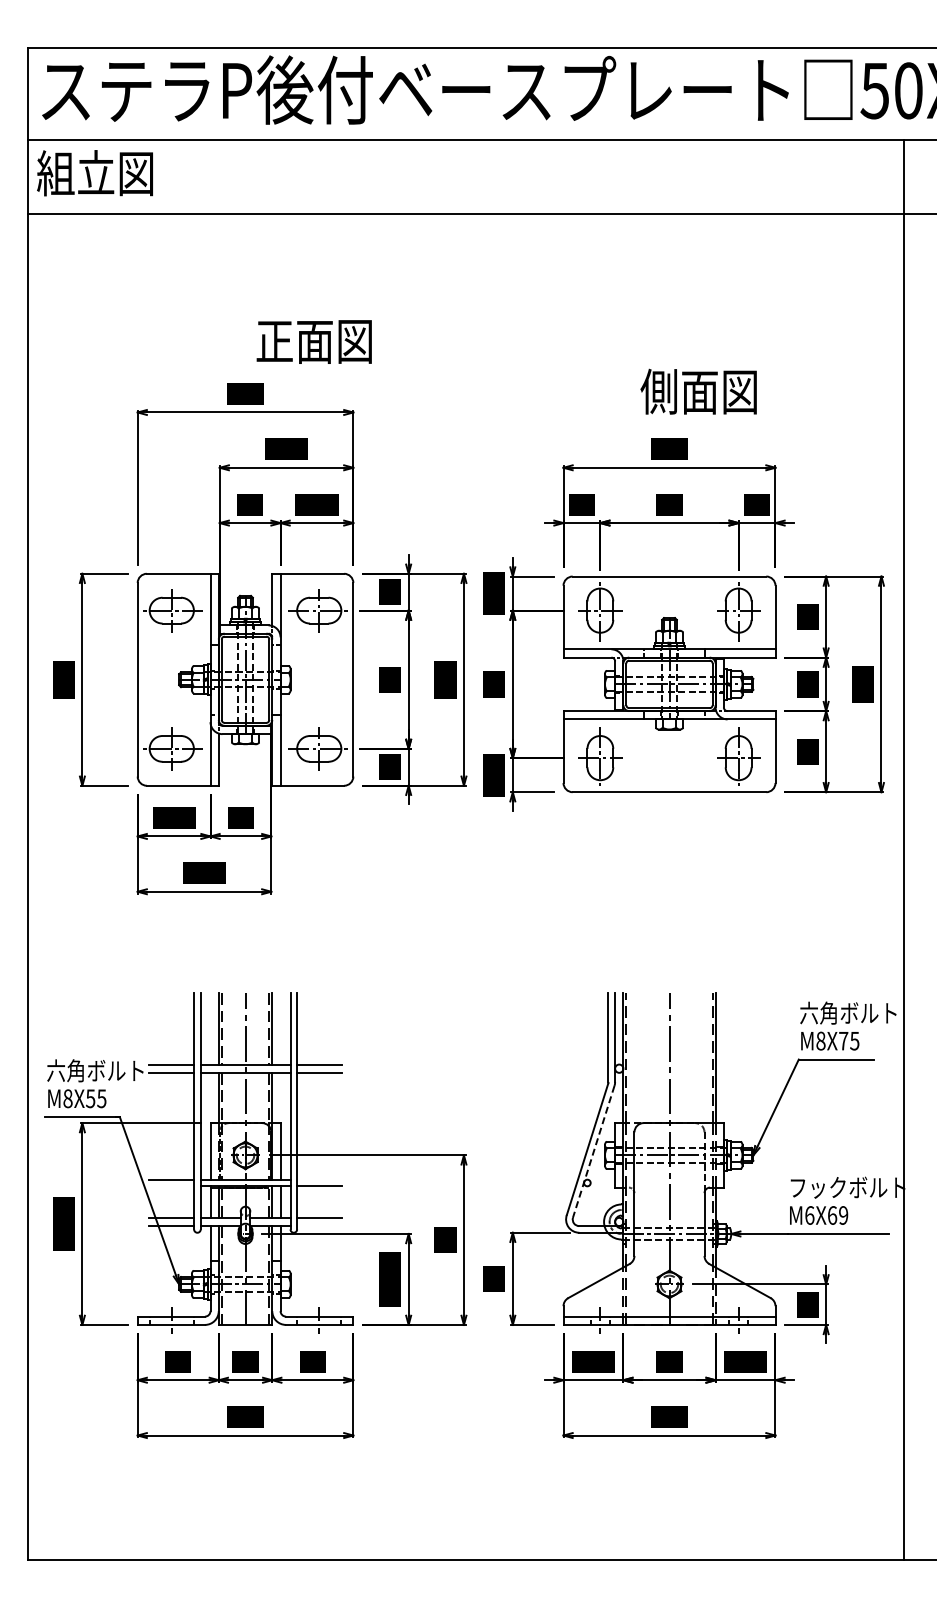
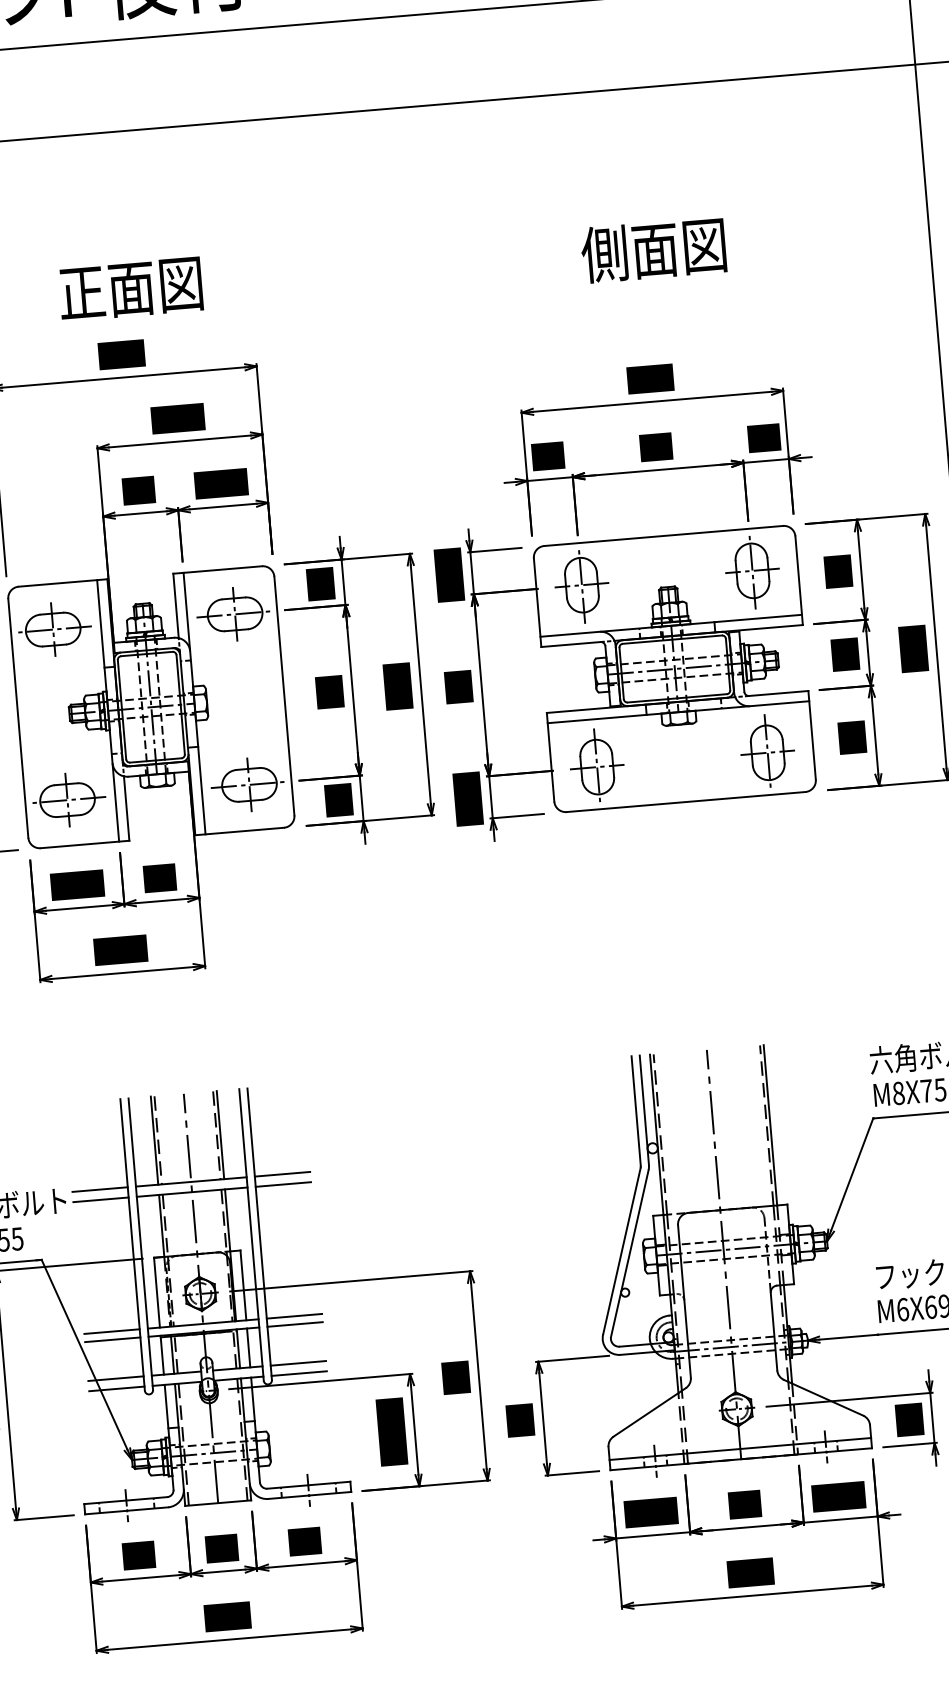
text: (313, 341) -> (129, 288), moved
text: (698, 391) -> (653, 249), moved
line: (593, 1152) -> (629, 1254), dashed -> solid
line: (319, 1179) -> (294, 1316), added
line: (171, 1186) -> (112, 1340), added
line: (319, 1226) -> (299, 1374), added

